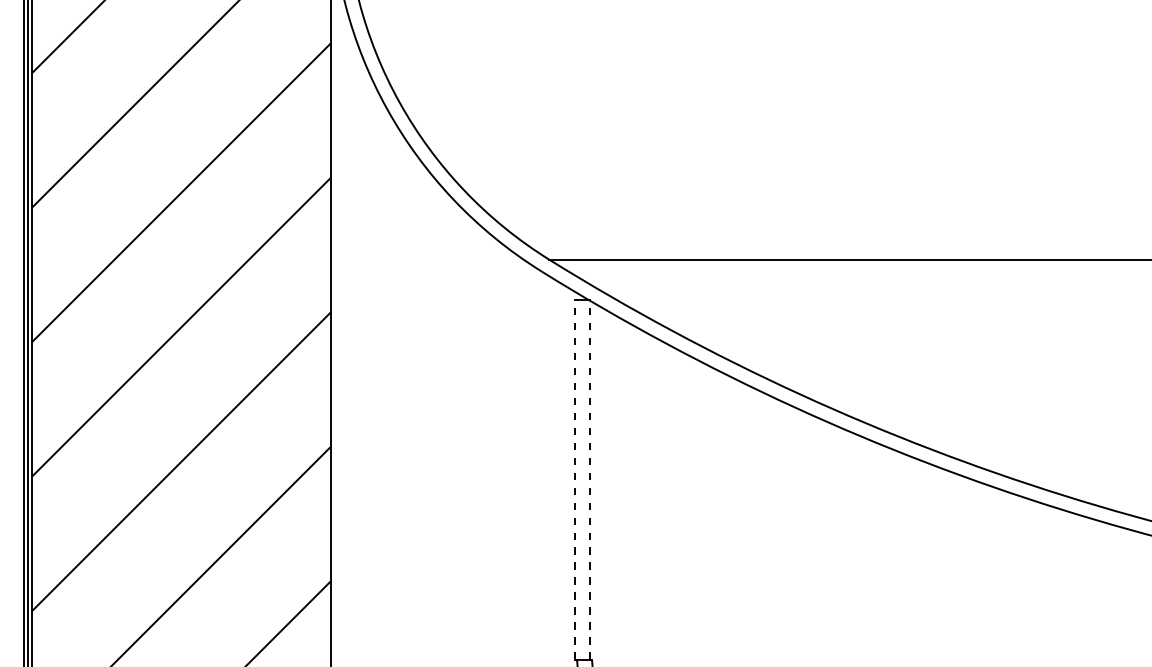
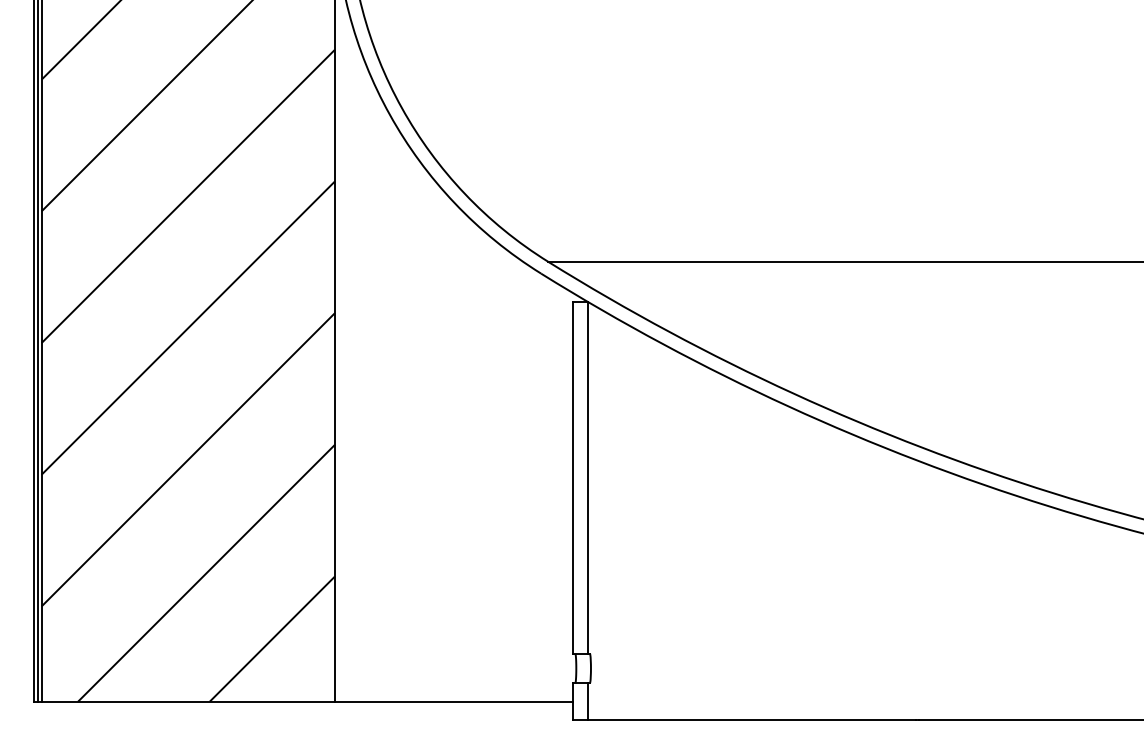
line: (574, 479) -> (573, 477), dashed -> solid
line: (589, 479) -> (587, 477), dashed -> solid

